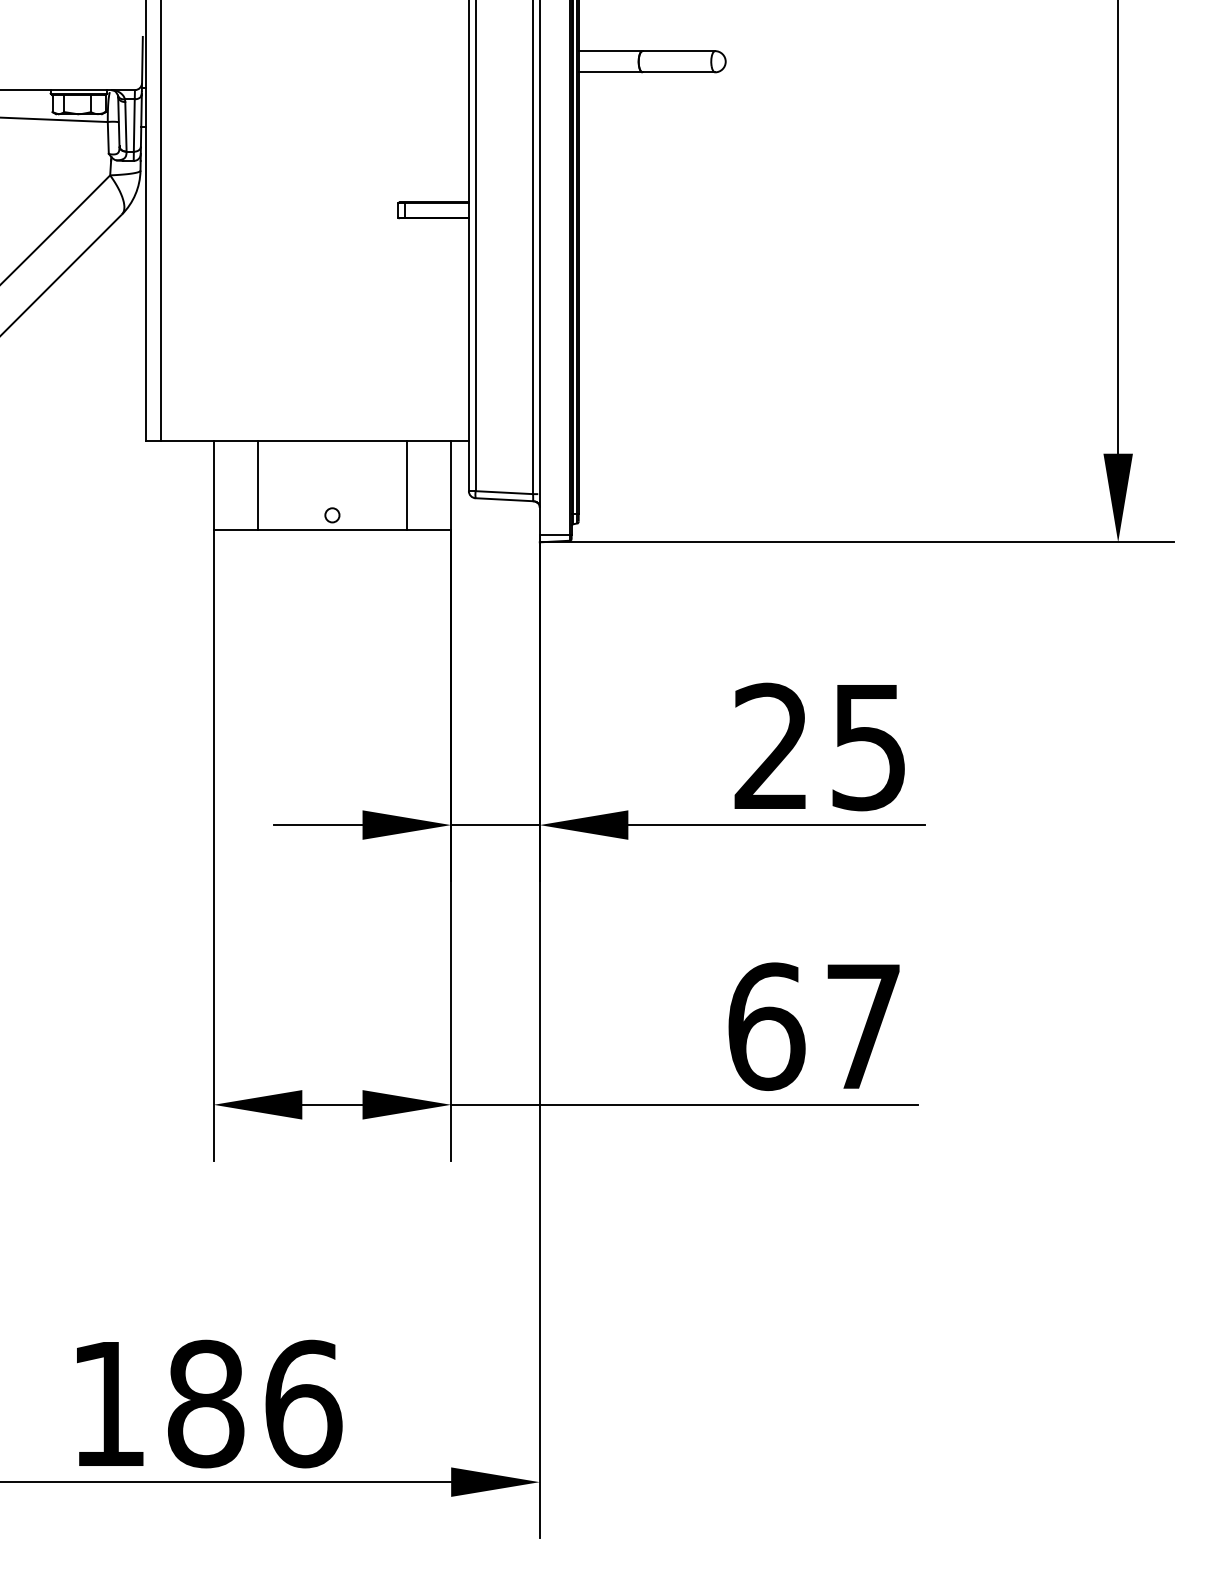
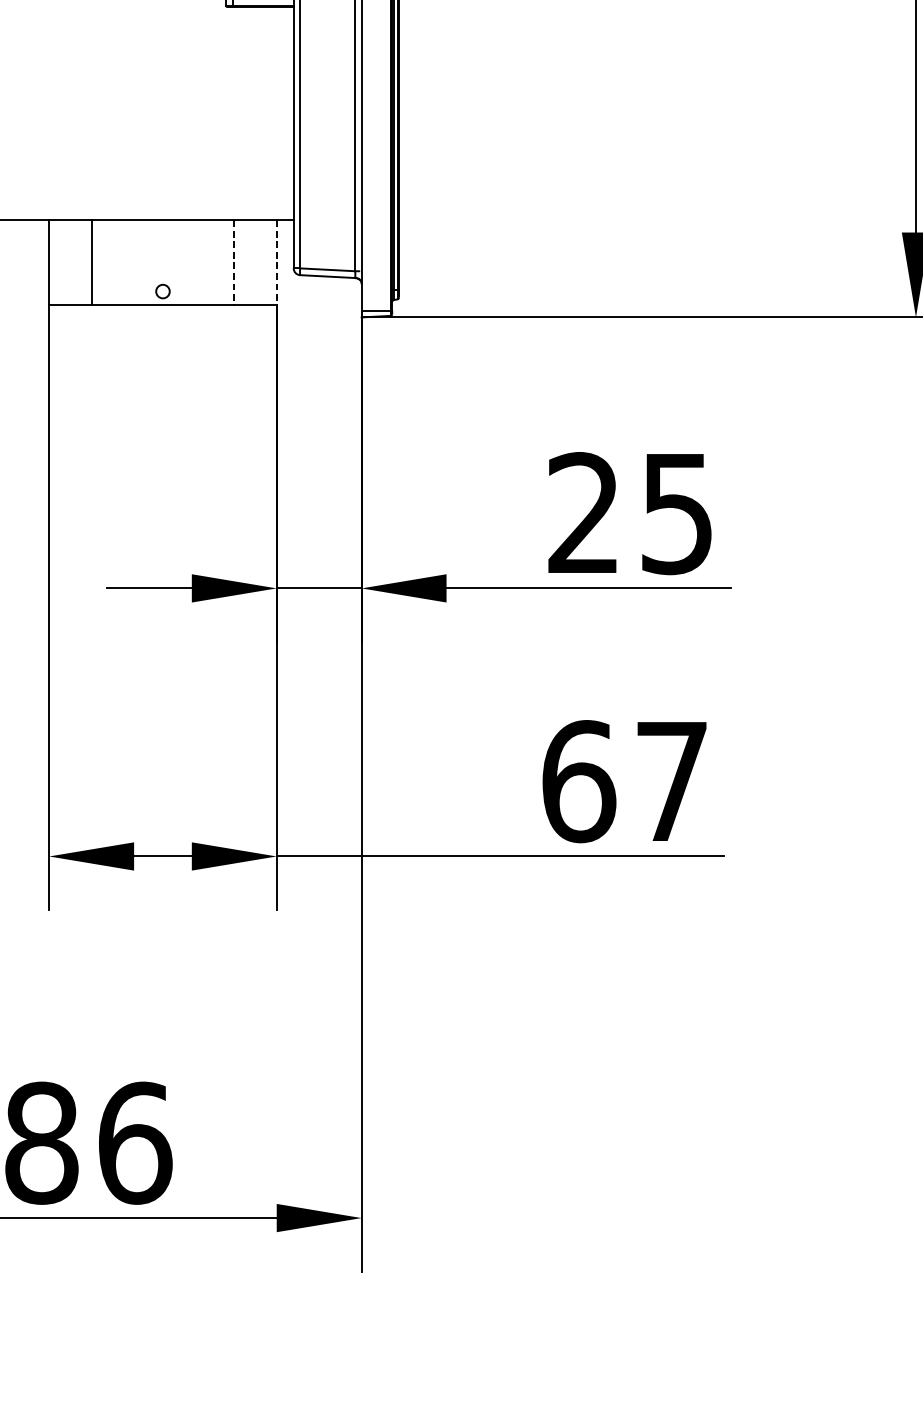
line: (406, 485) -> (233, 262), solid -> dashed
line: (451, 485) -> (277, 262), solid -> dashed

